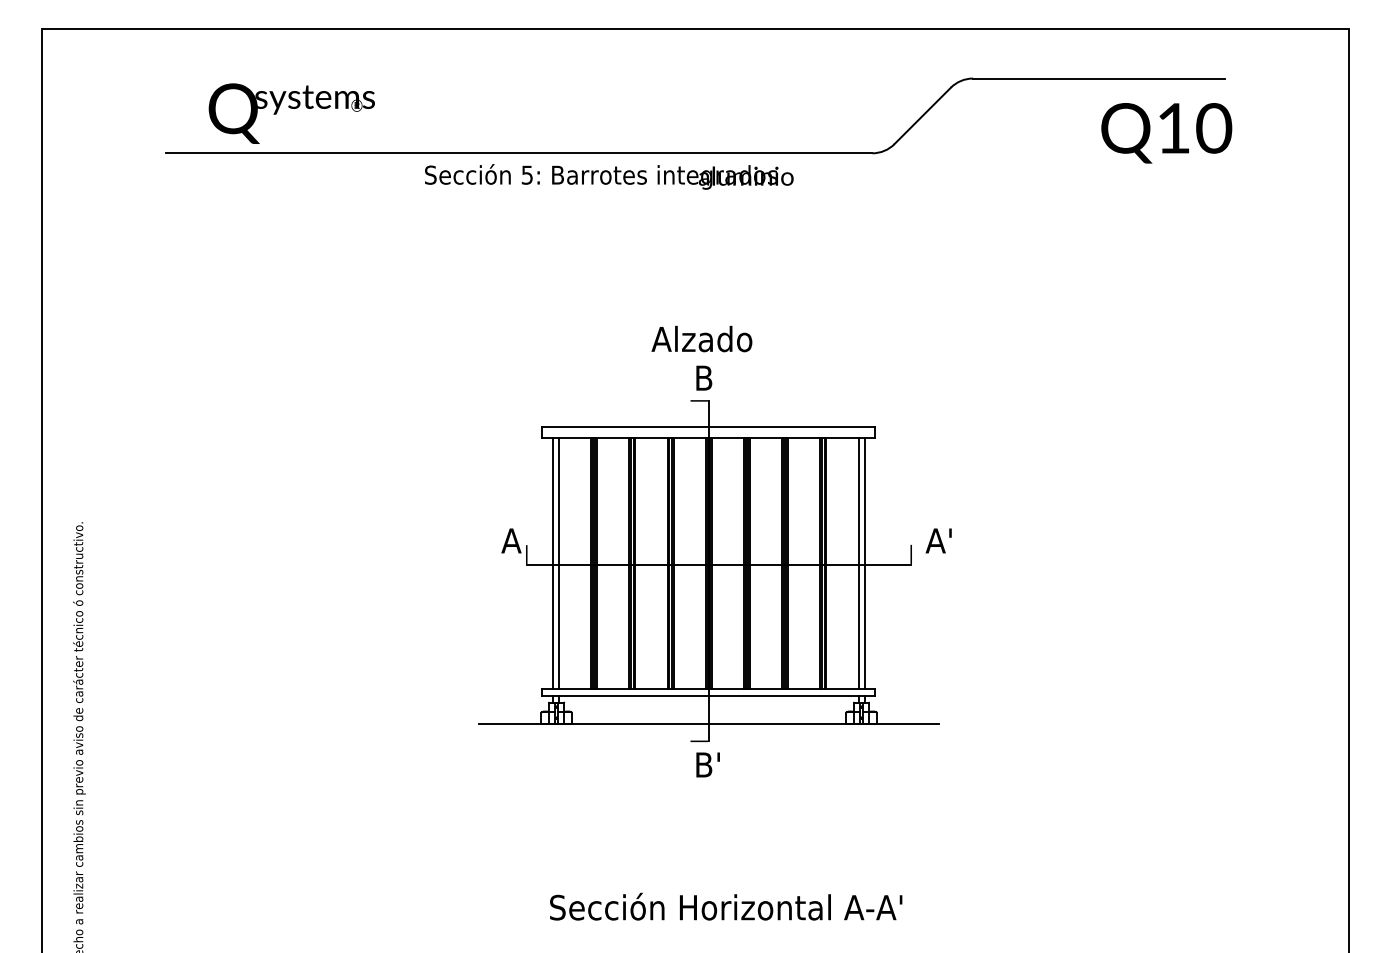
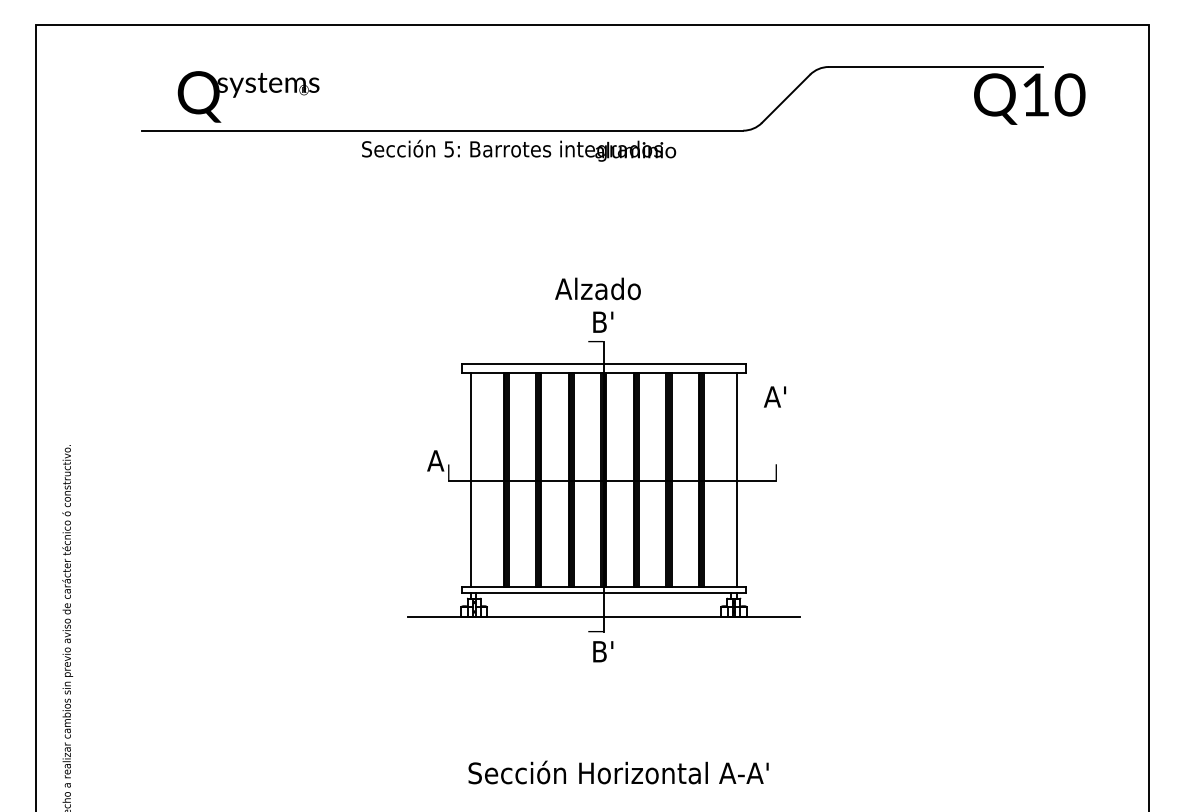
text: (1166, 133) -> (1029, 99), moved
text: (718, 369) -> (612, 314), B -> B'
text: (938, 540) -> (774, 396), moved
line: (559, 563) -> (476, 480), removed
line: (858, 563) -> (731, 480), removed

